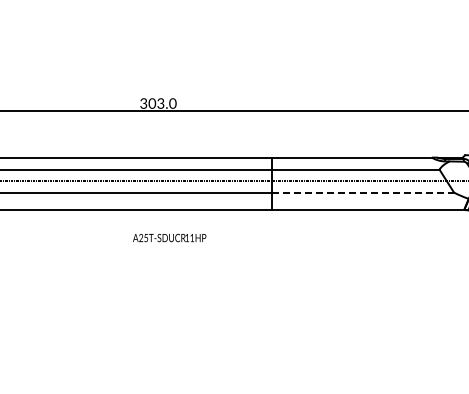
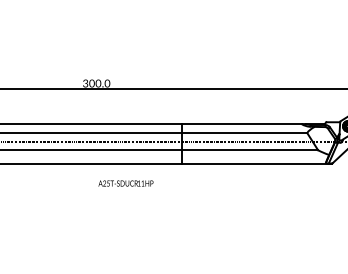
text: (160, 103) -> (98, 83), 303.0 -> 300.0
line: (363, 192) -> (250, 150), dashed -> solid
text: (169, 237) -> (125, 183), moved

